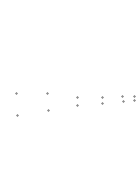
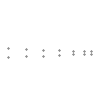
part: (19, 104) -> (26, 52), size x0.62
part: (49, 104) -> (43, 53), size x0.62

